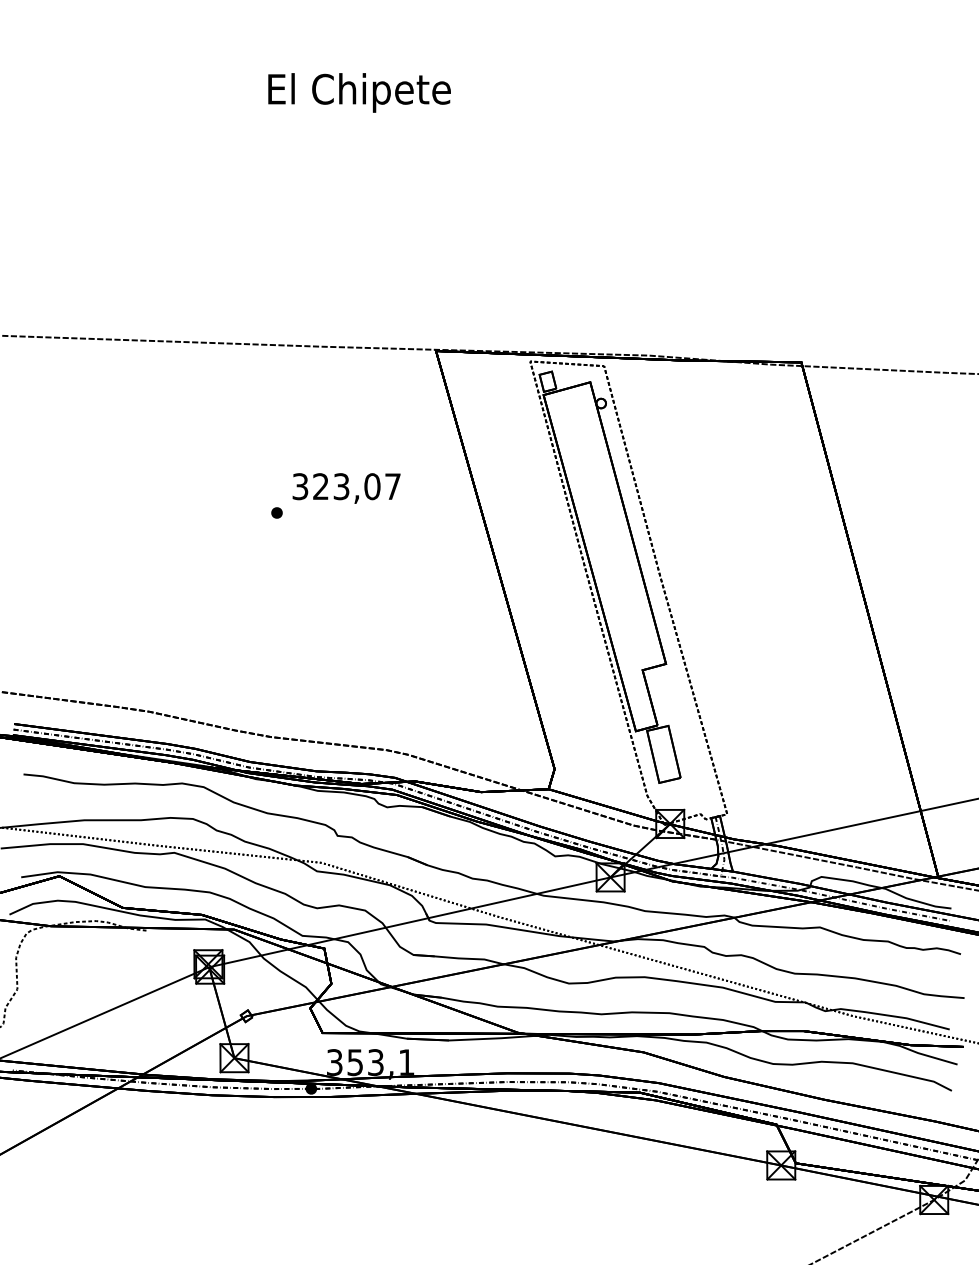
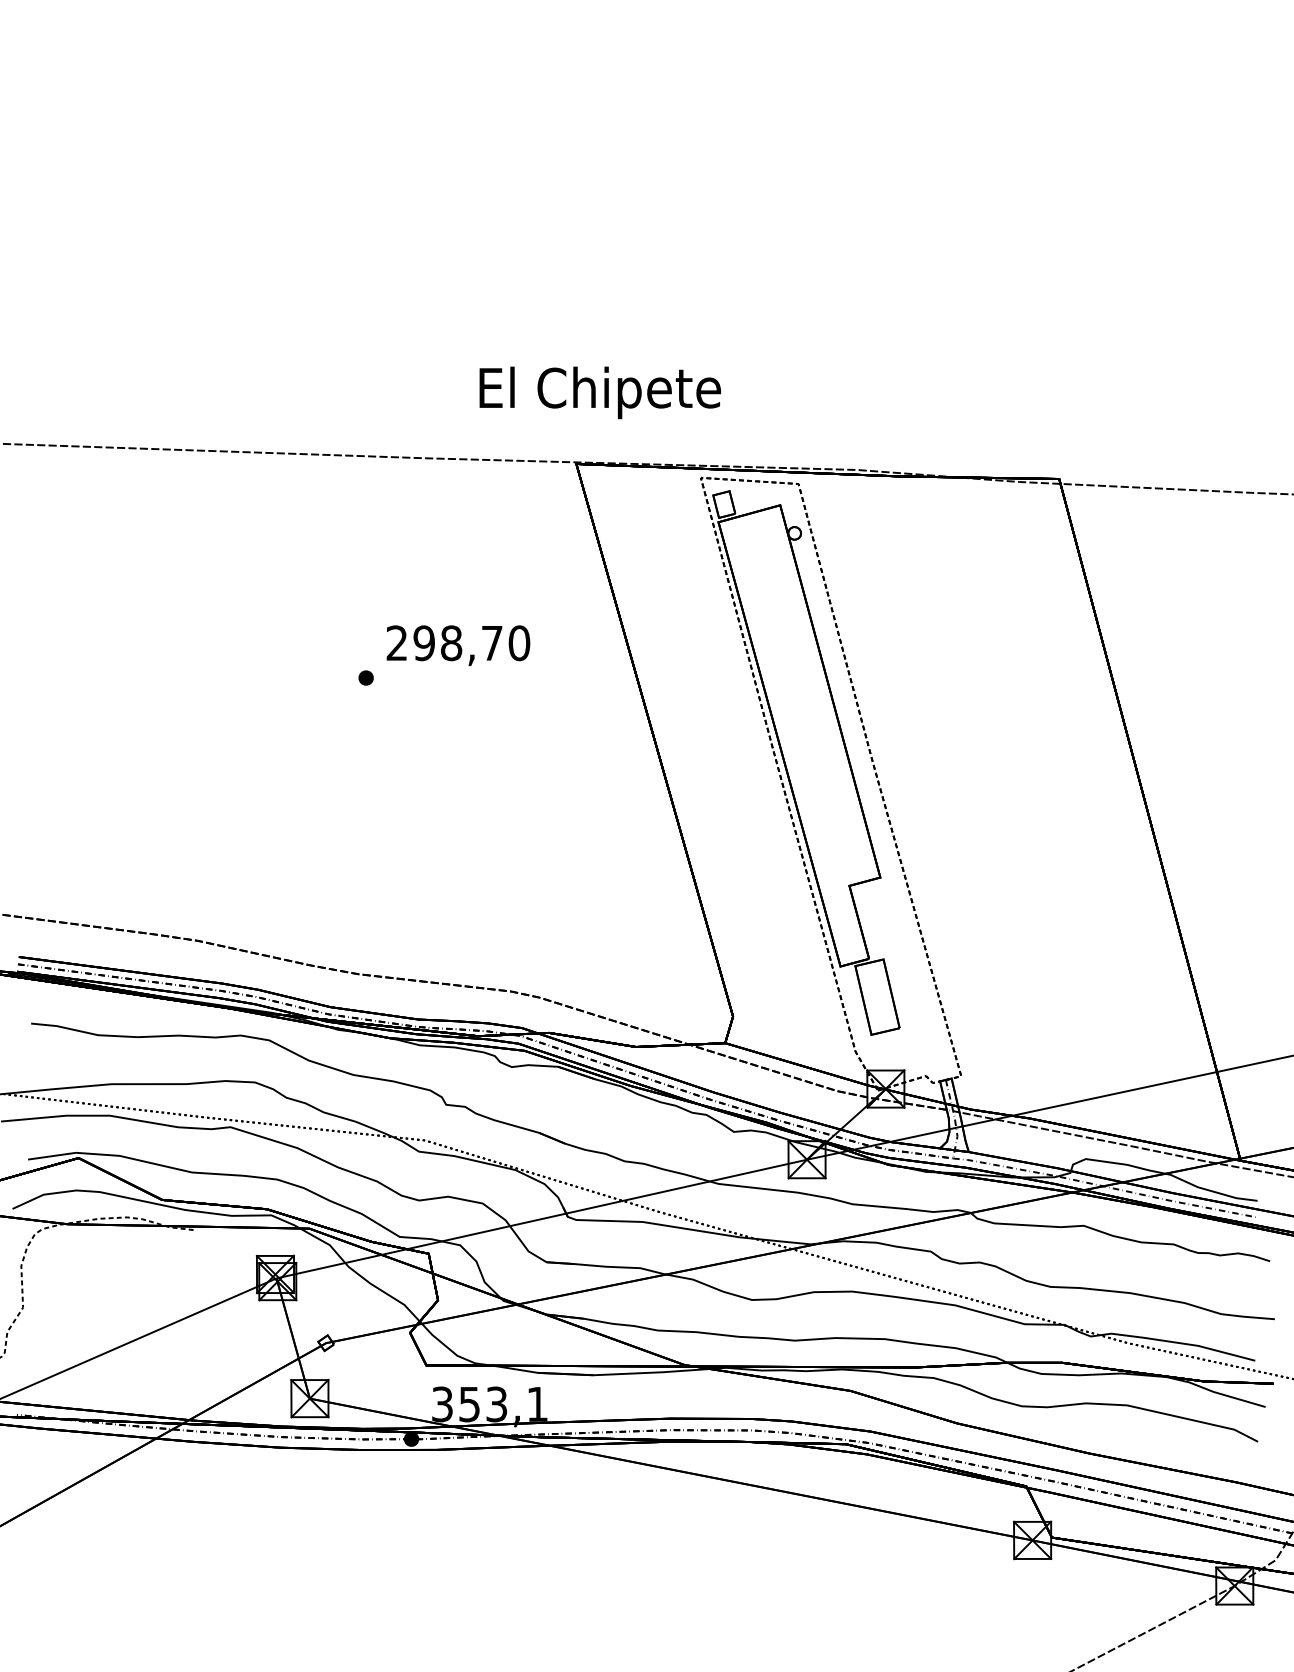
text: (359, 92) -> (600, 392), moved
text: (346, 486) -> (458, 643), 323,07 -> 298,70

